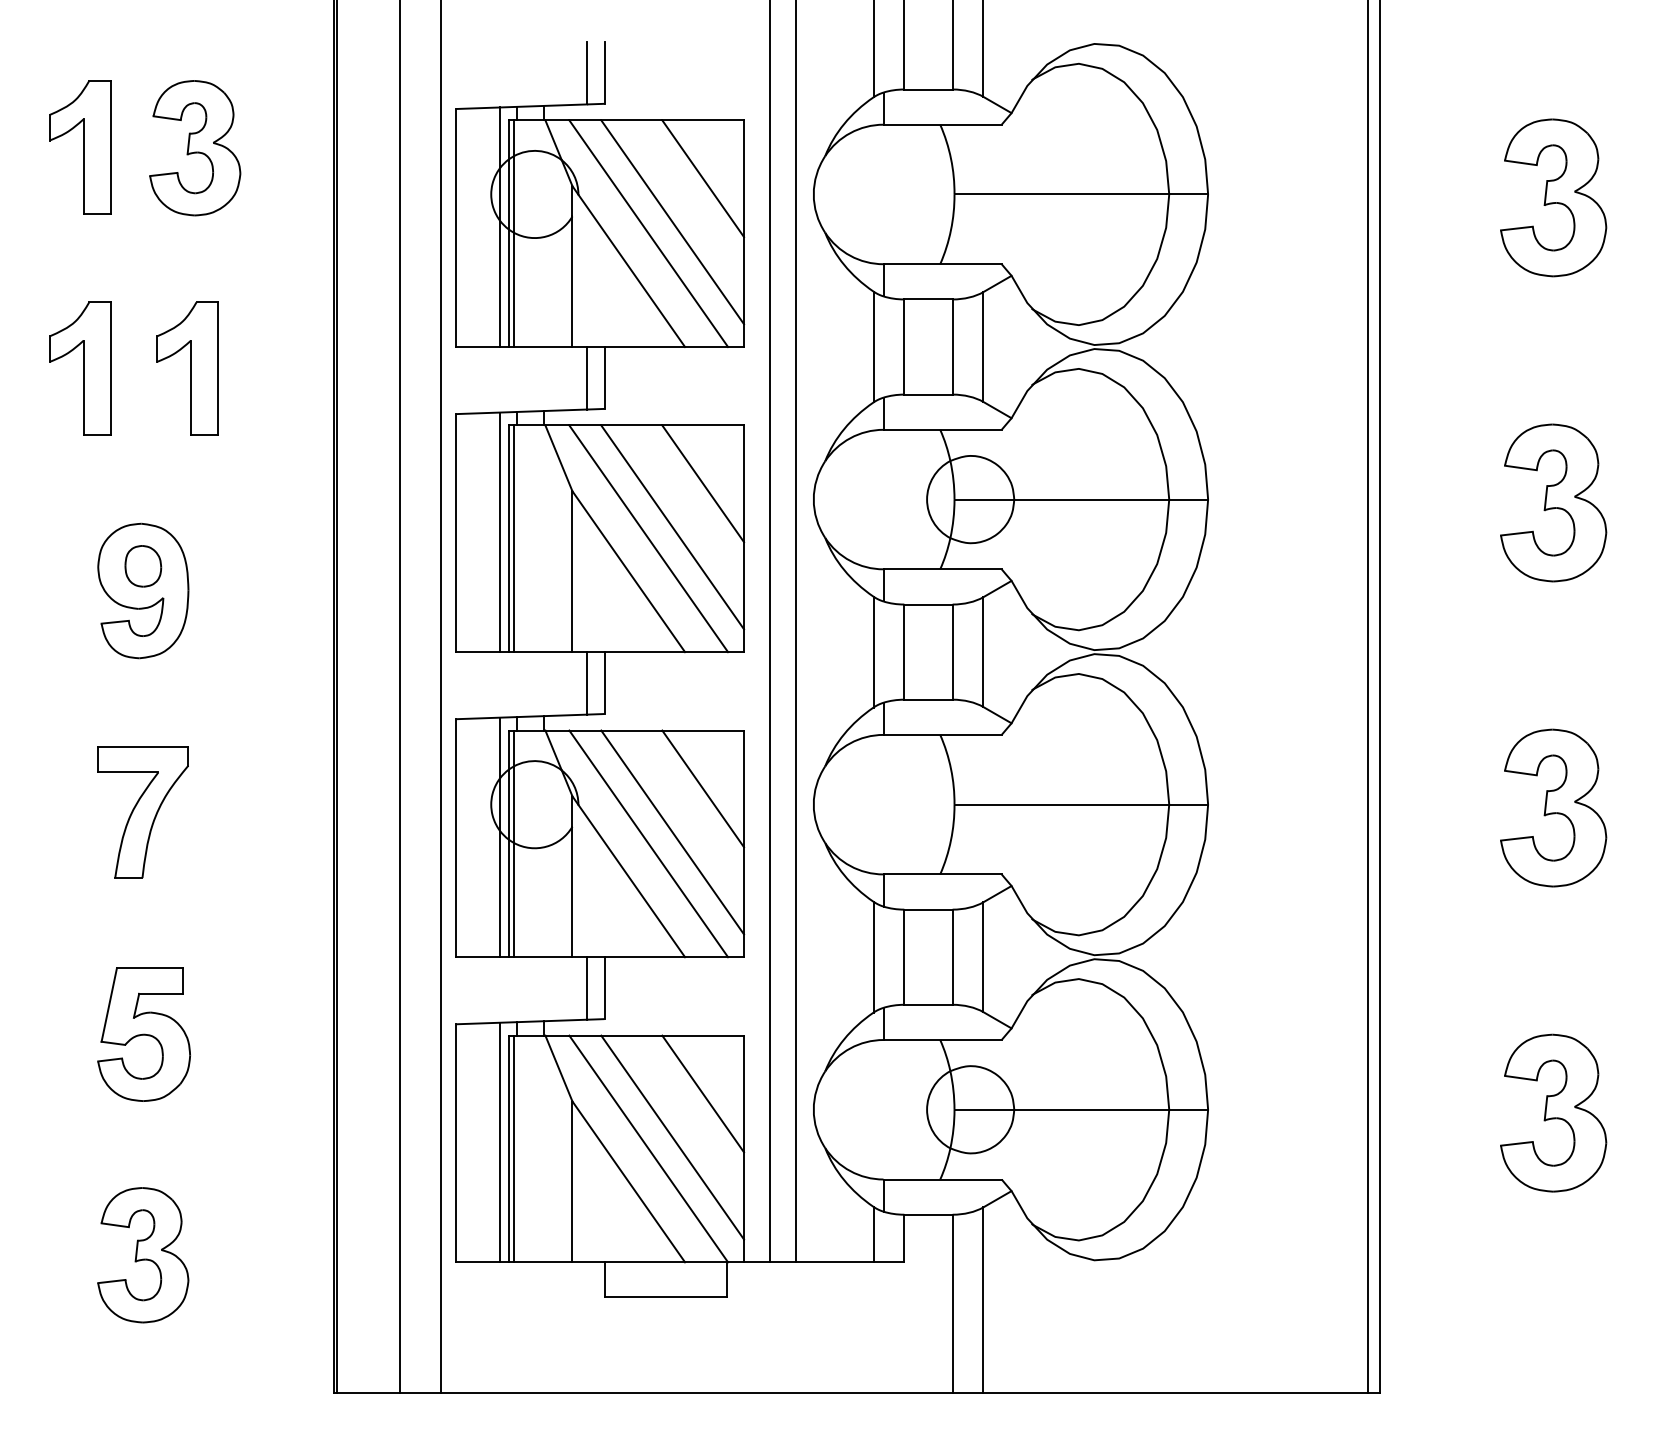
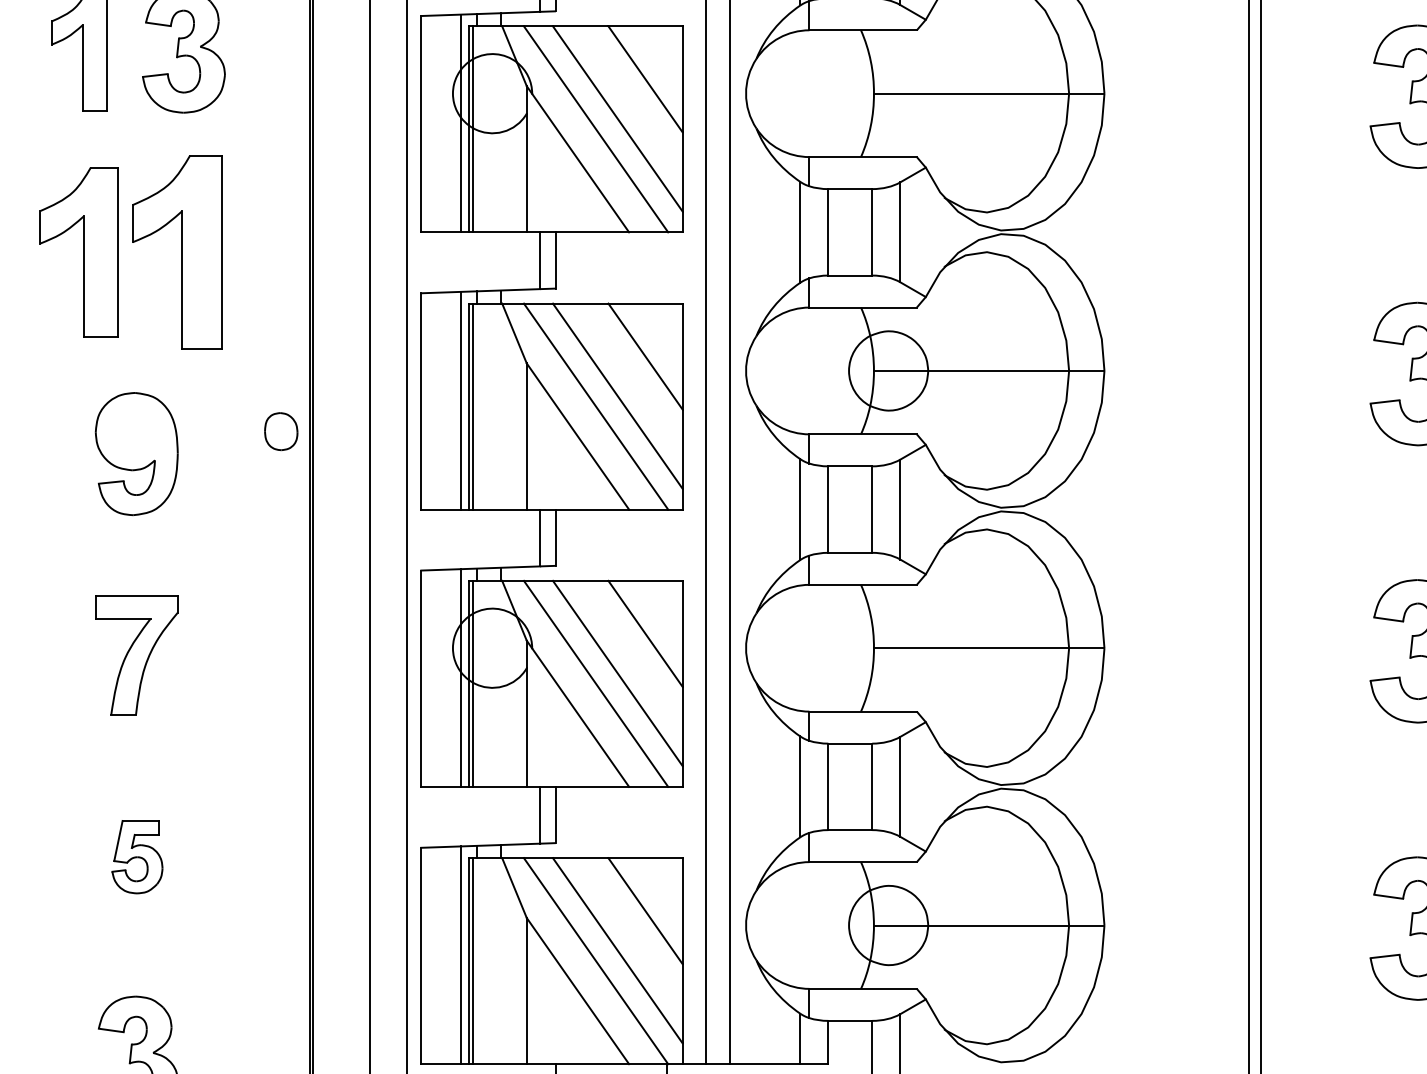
part: (80, 368) -> (79, 251), size x1.4
part: (187, 368) -> (176, 251), size x1.6
part: (143, 566) -> (281, 431), moved
part: (143, 1034) -> (136, 857), size x0.6

